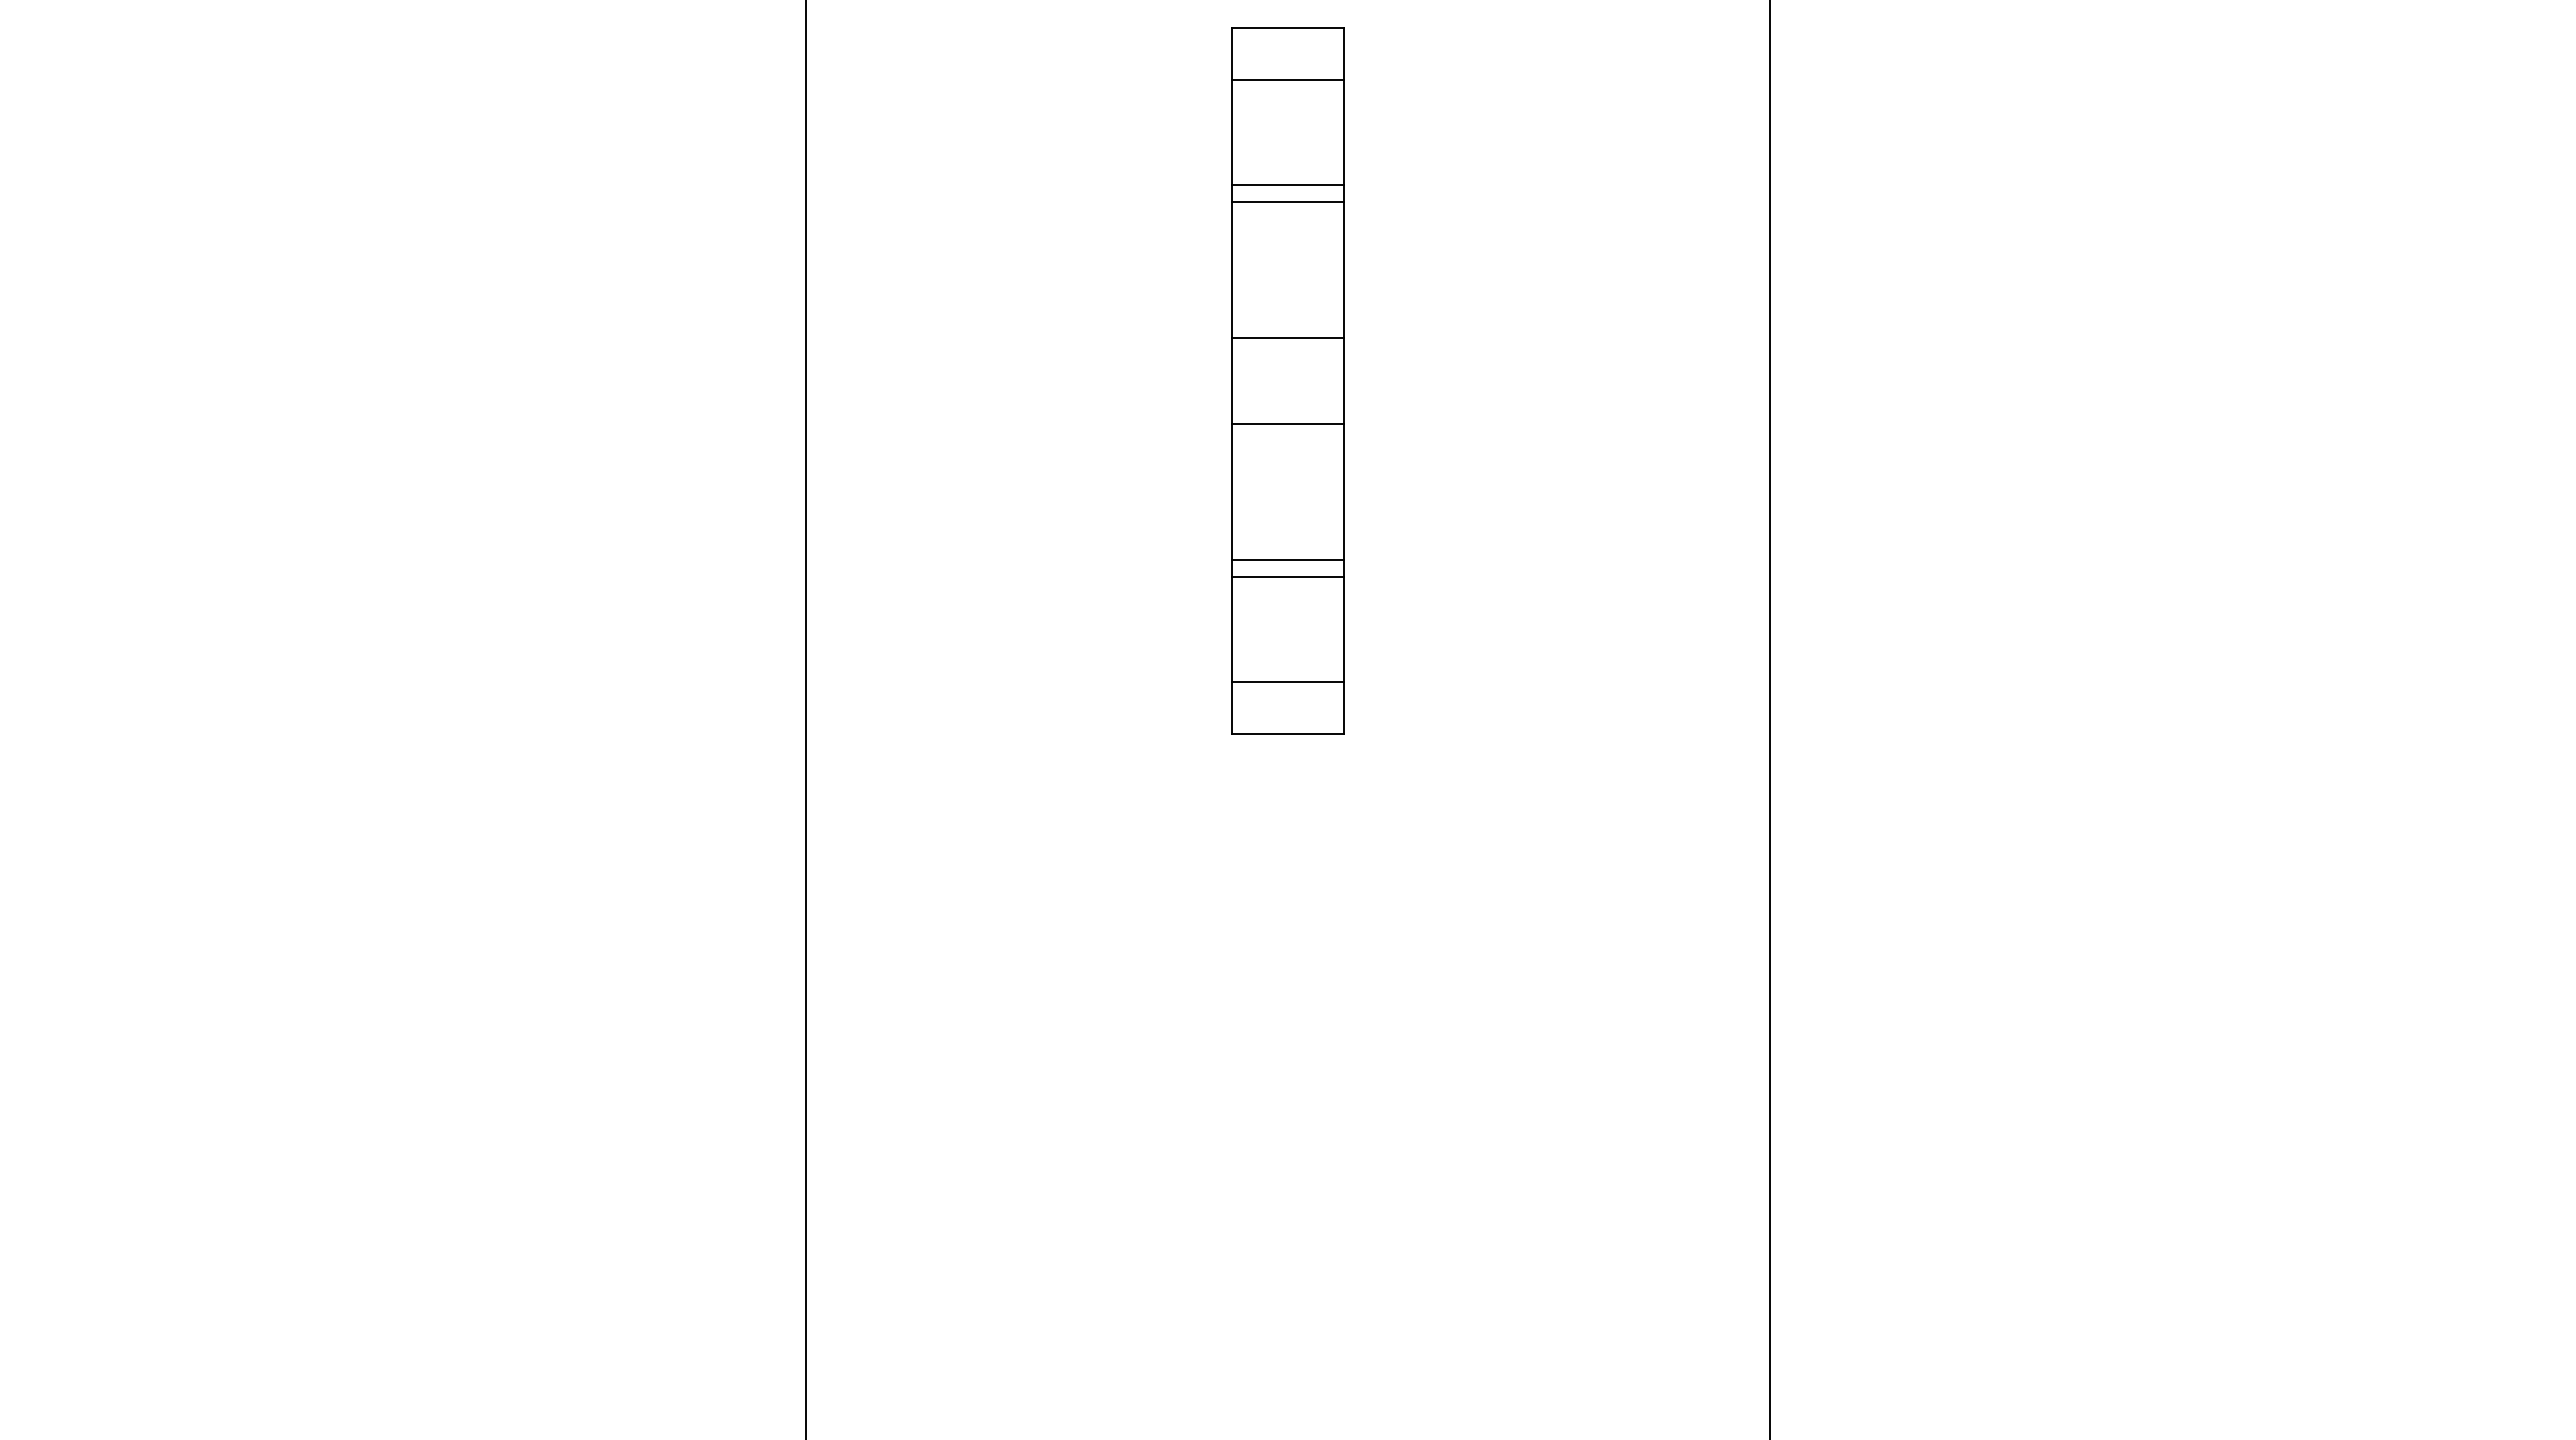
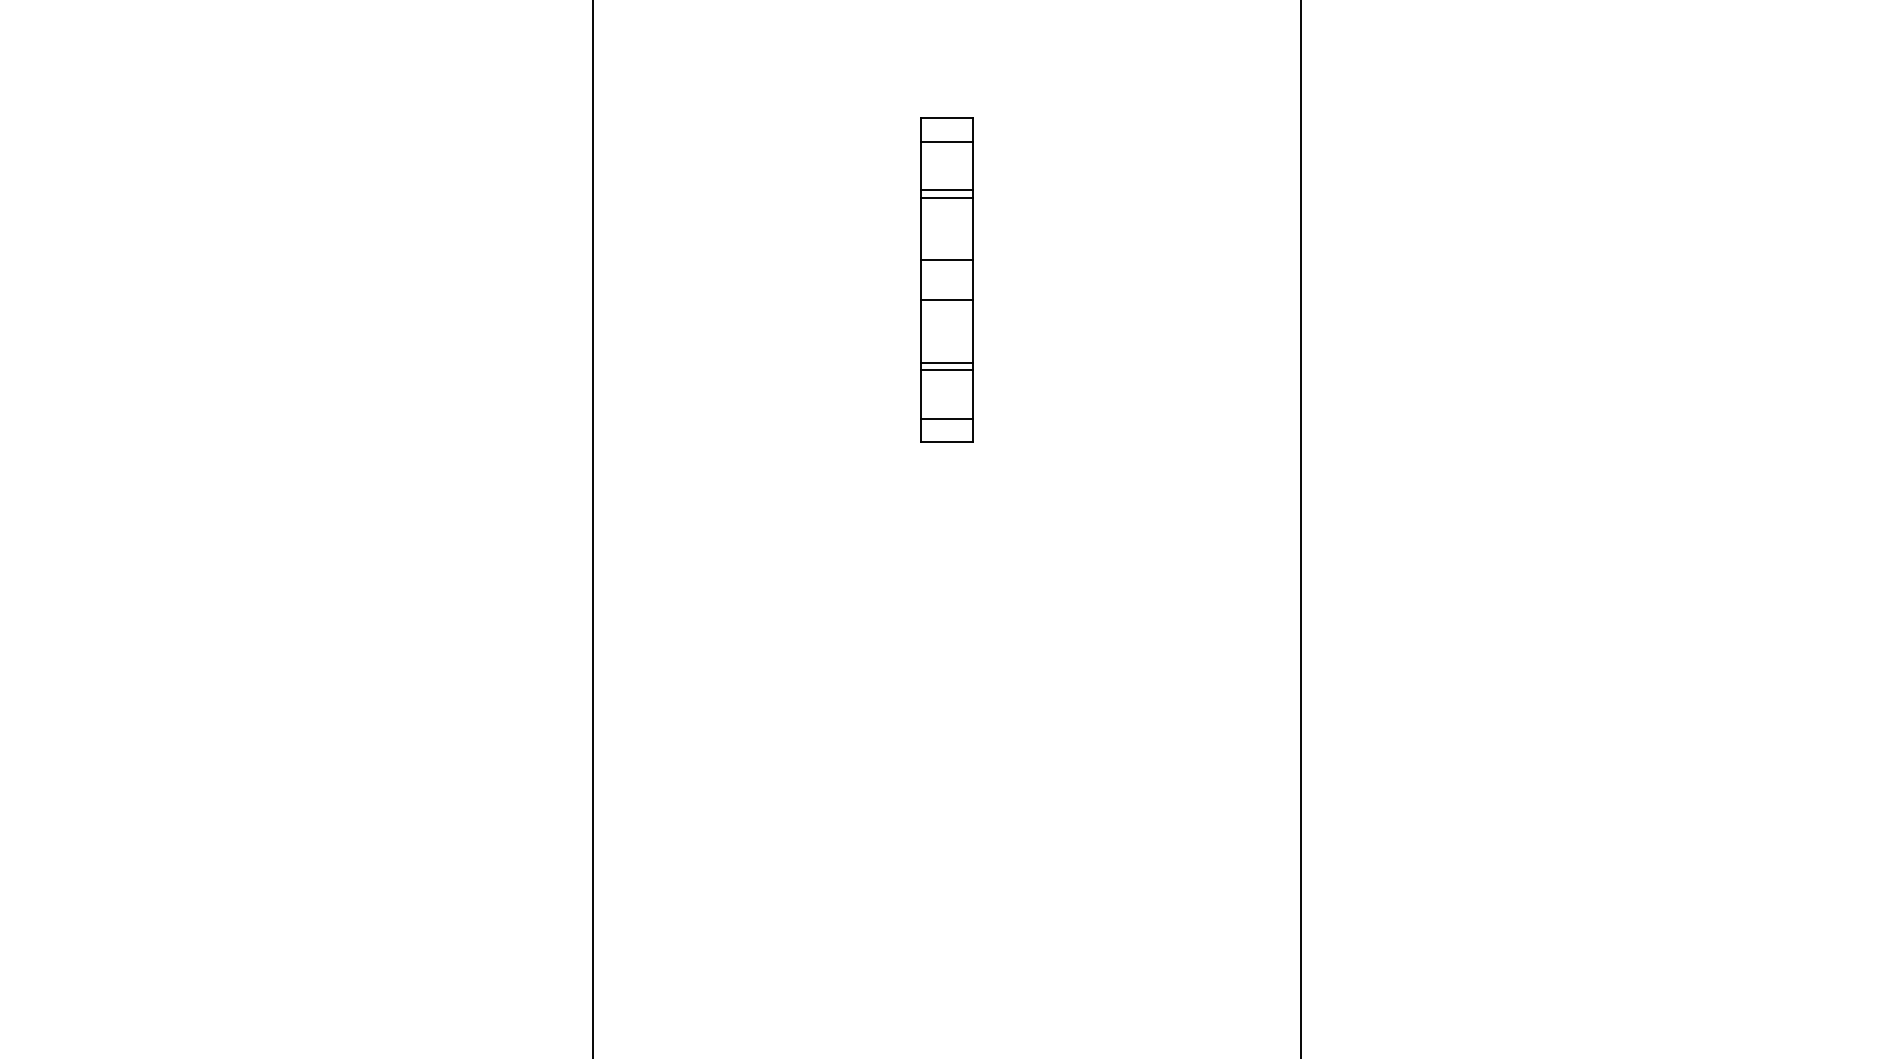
part: (1287, 381) -> (946, 280), size x0.62

